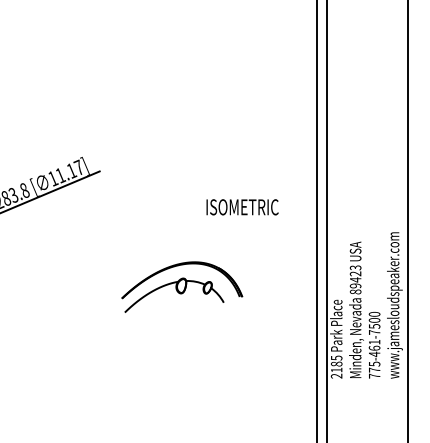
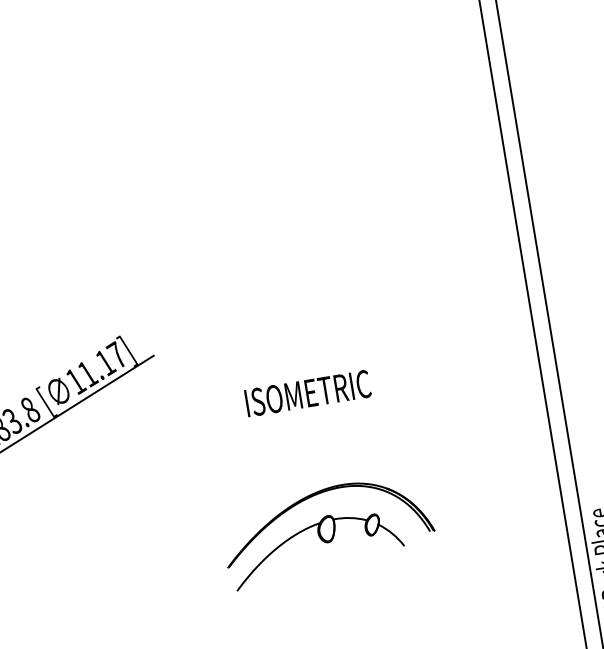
text: (242, 207) -> (308, 393), moved

